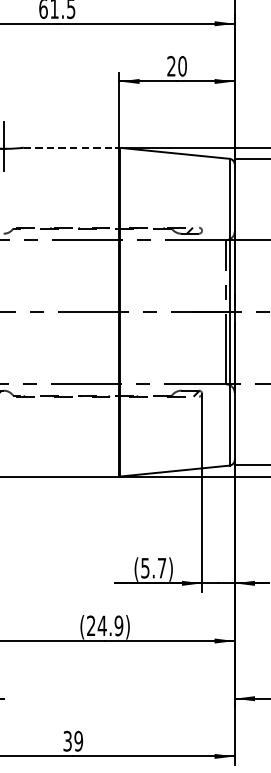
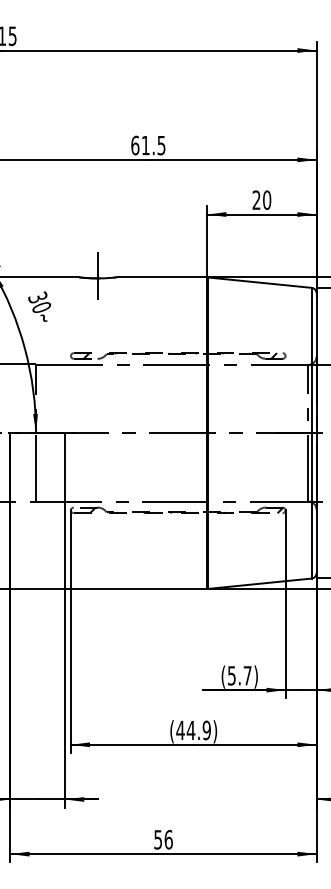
line: (72, 147) -> (162, 277), dashed -> solid
text: (91, 624) -> (180, 729), (24.9) -> (44.9)
text: (73, 740) -> (163, 839), 39 -> 56

